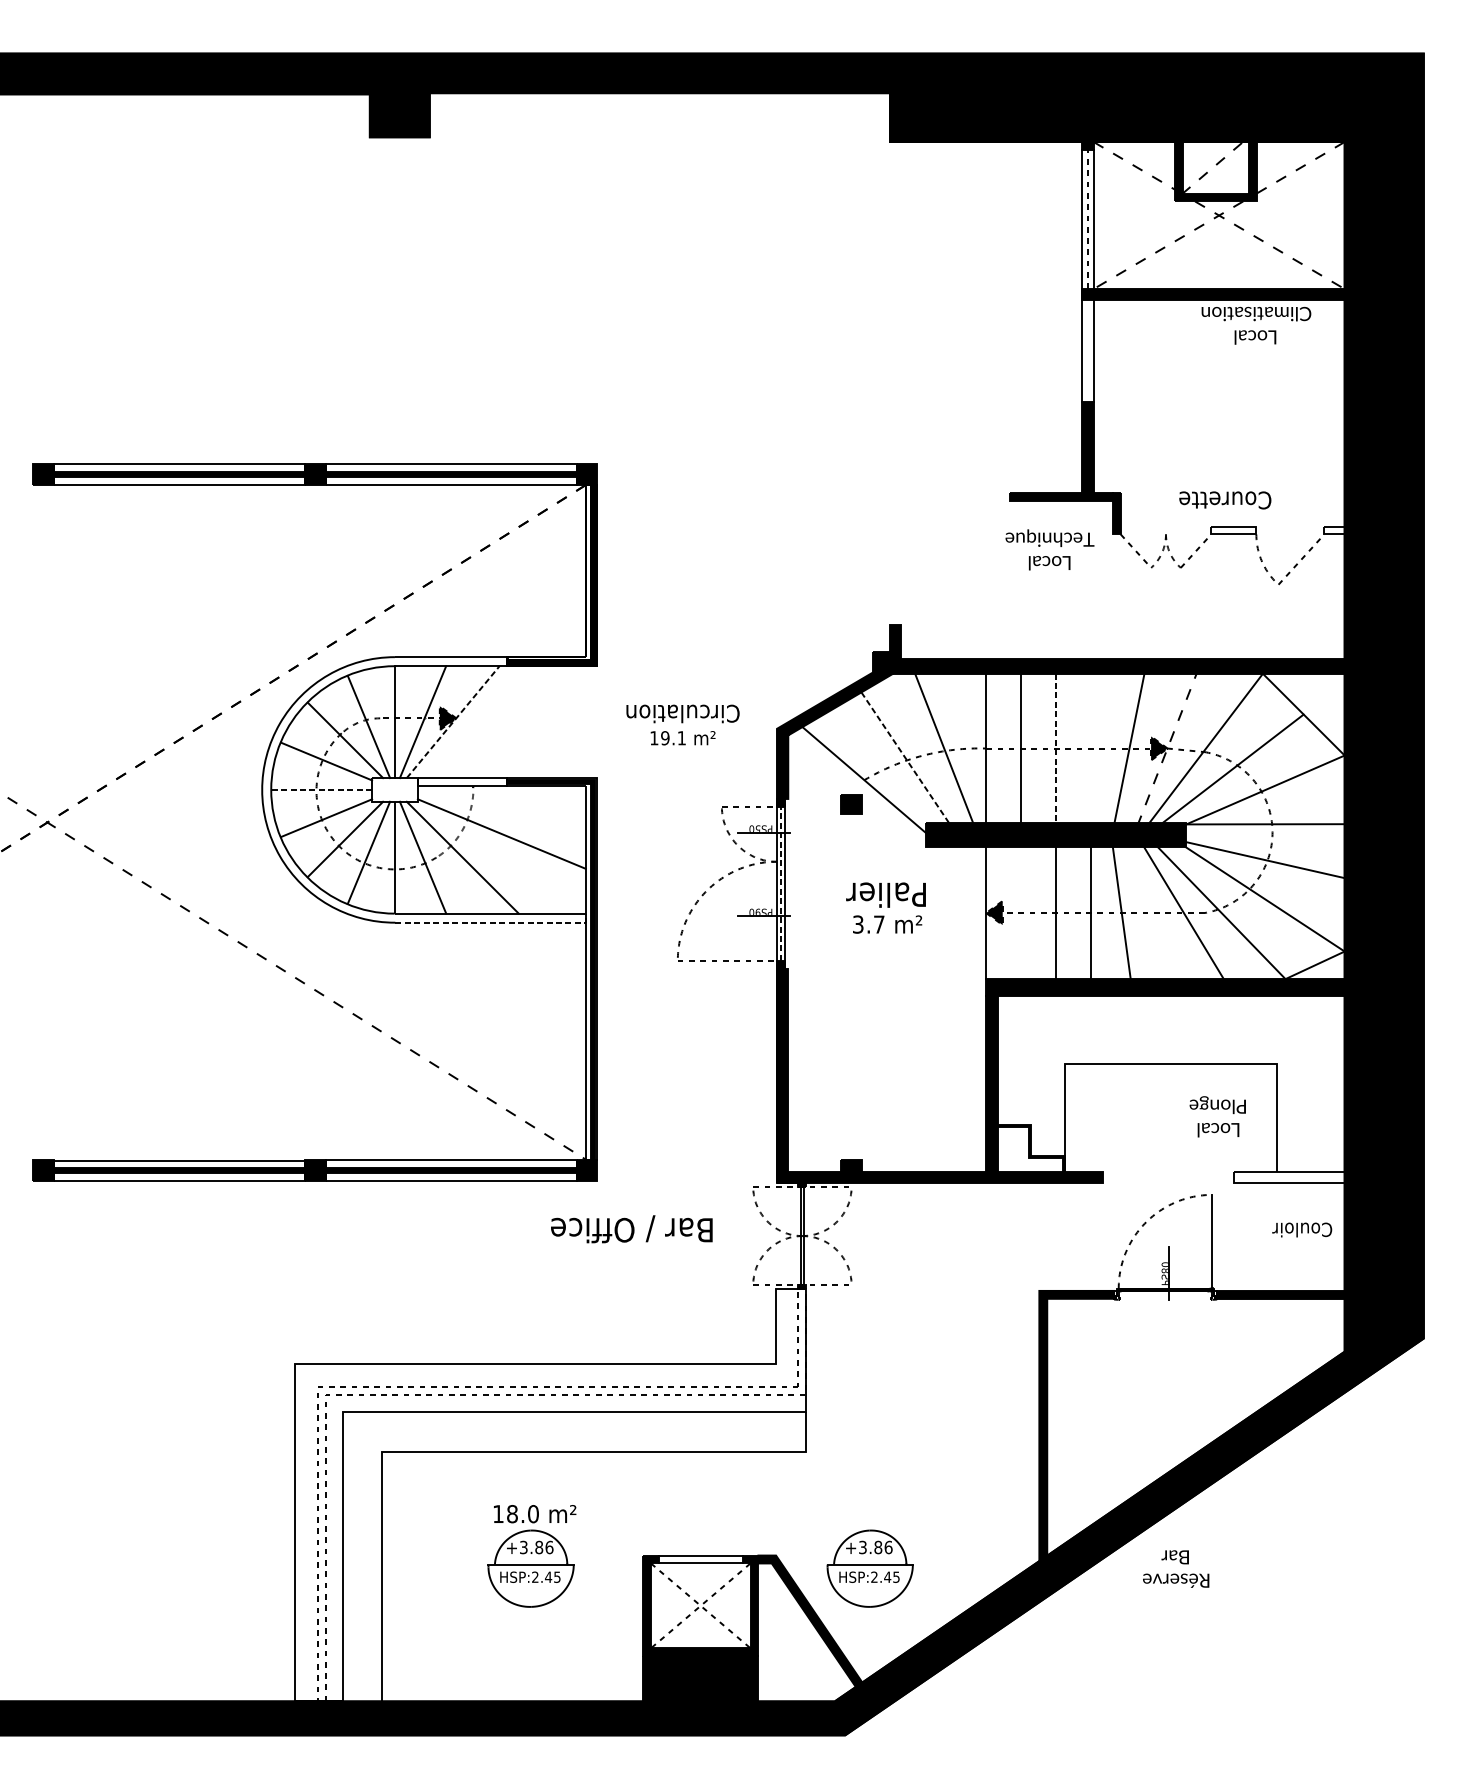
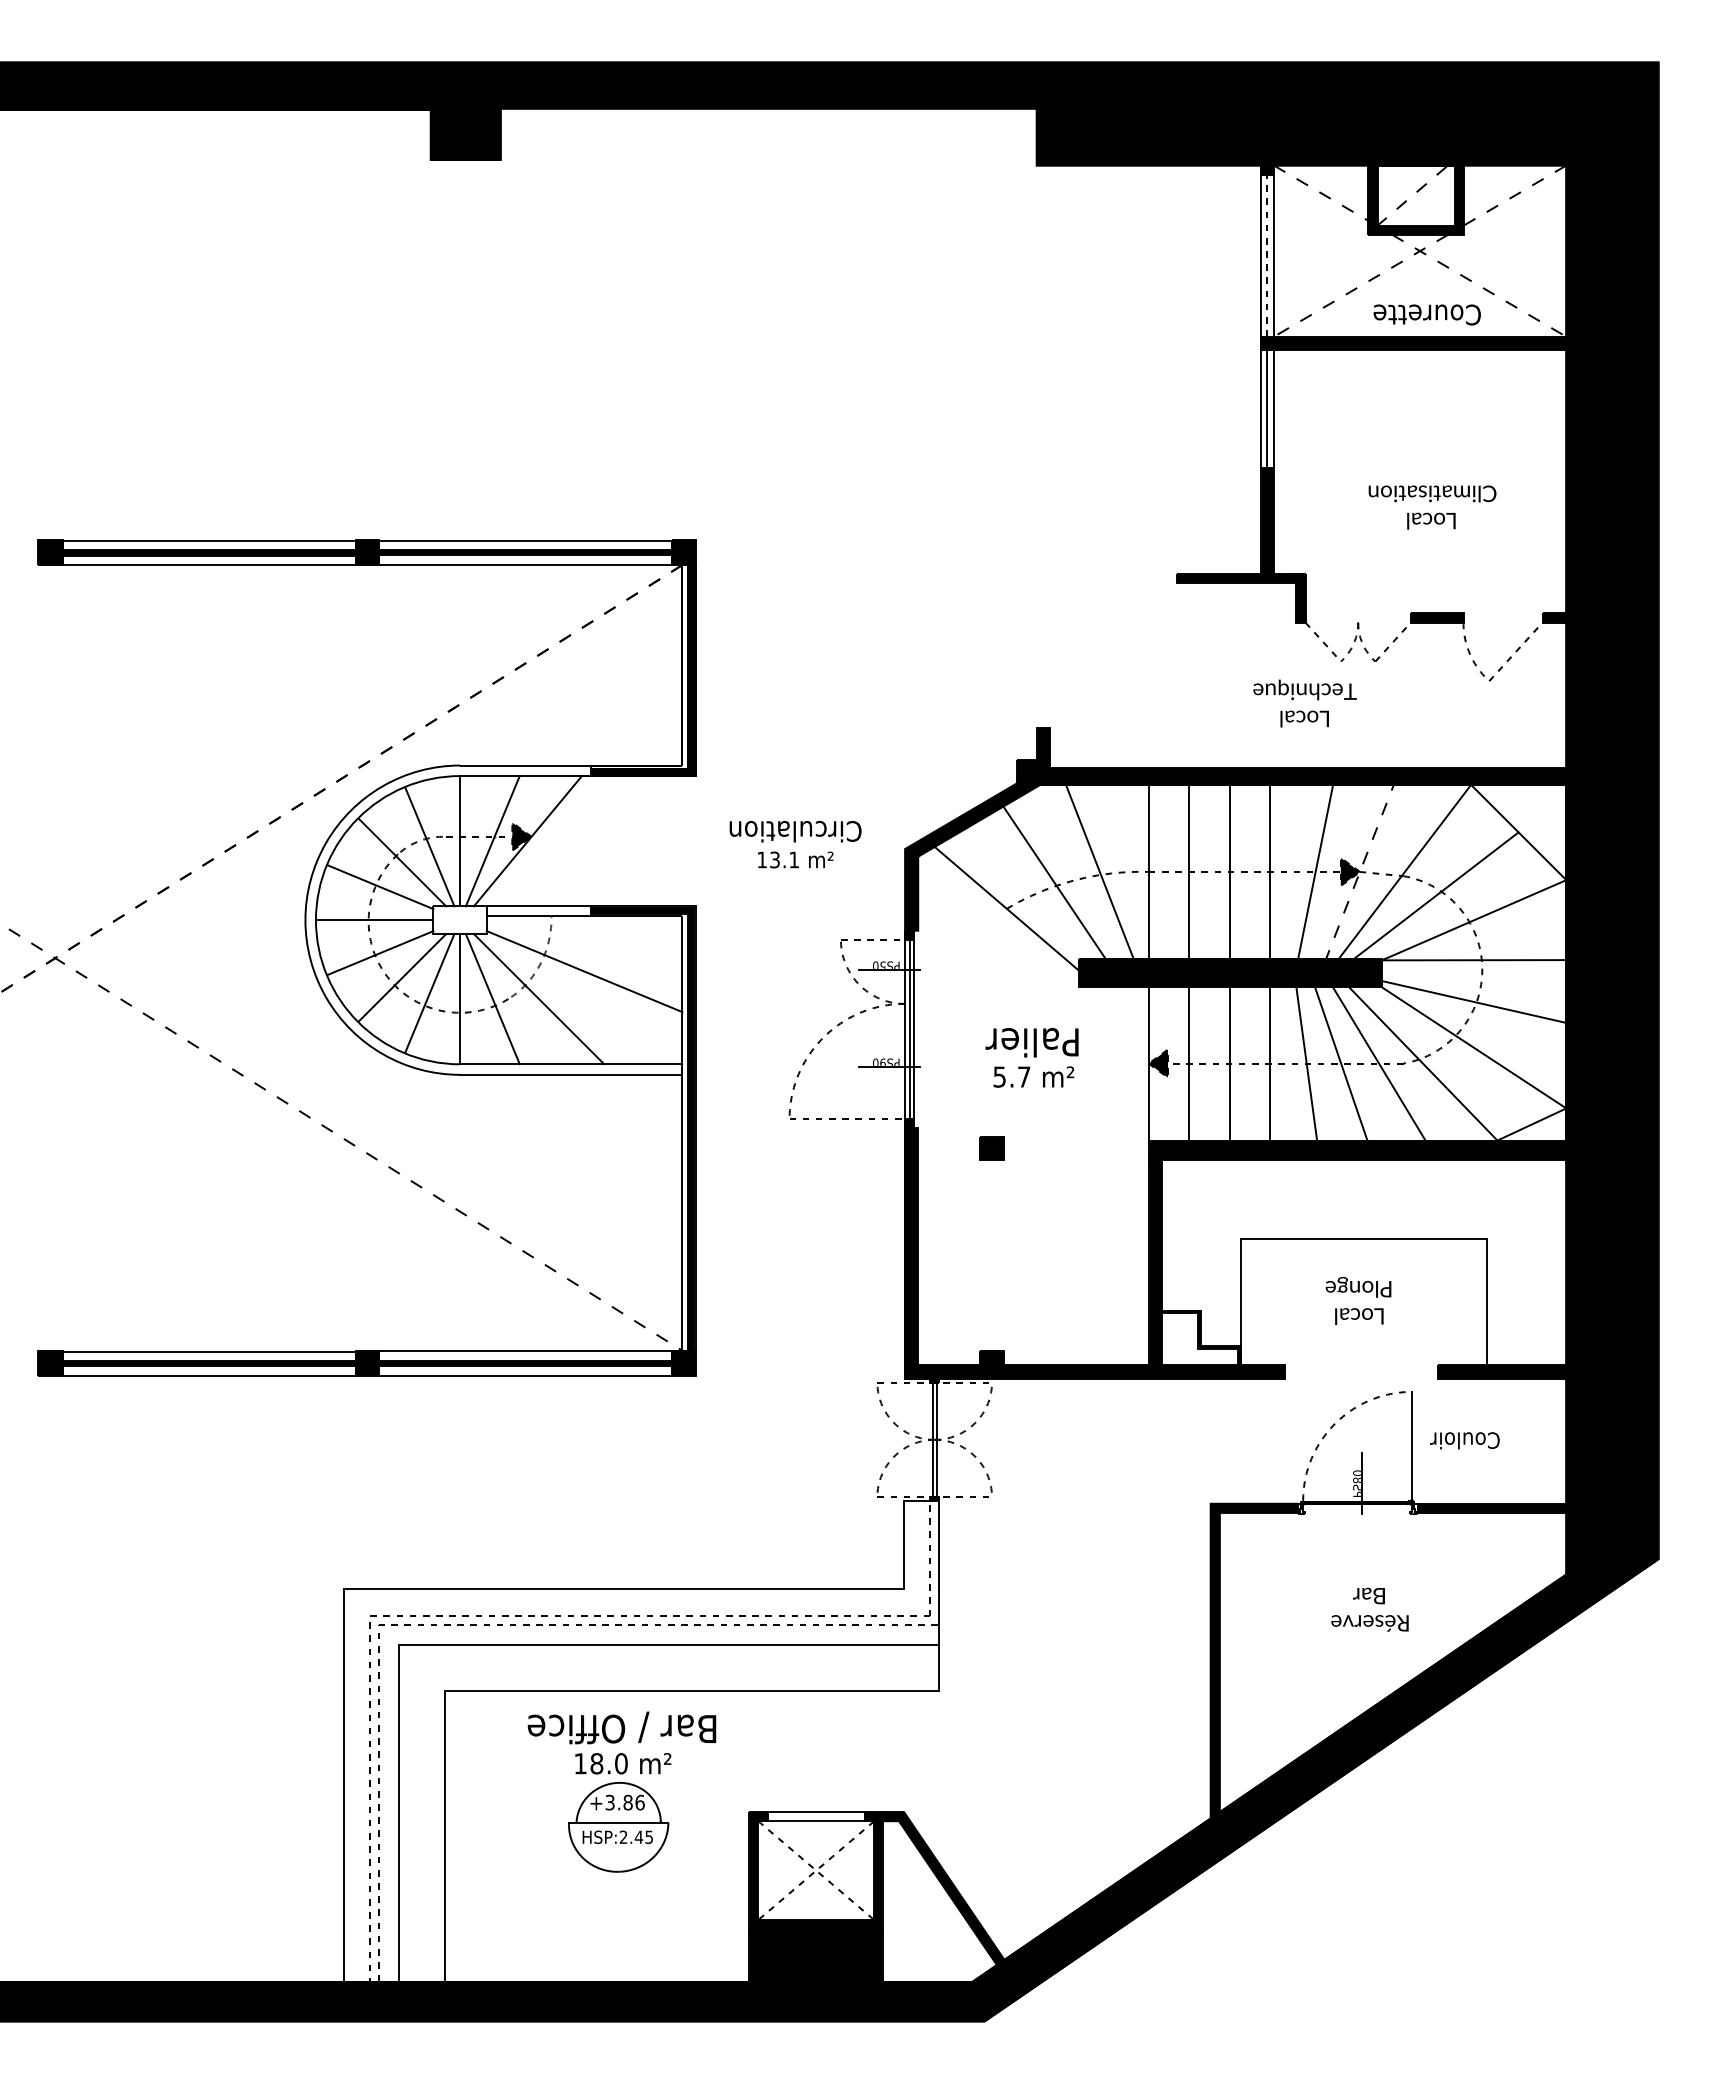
text: (1256, 325) -> (1432, 507), moved
line: (1088, 350) -> (1267, 408), added
text: (1224, 500) -> (1426, 314), moved
fill: (1233, 530) -> (1436, 617), added
fill: (1334, 530) -> (1554, 617), added
text: (1049, 549) -> (1304, 703), moved
line: (452, 722) -> (527, 841), dashed -> solid
text: (664, 737) -> (774, 859), 19.1 -> 13.1
line: (1055, 748) -> (1229, 872), dashed -> solid
line: (1090, 748) -> (1270, 871), added
line: (905, 757) -> (1054, 882), dashed -> solid
line: (321, 790) -> (374, 920), dashed -> solid
part: (851, 804) -> (991, 1148), moved
line: (780, 883) -> (909, 1029), dashed -> solid
line: (1021, 912) -> (1189, 1063), added
line: (1150, 912) -> (1340, 1063), added
line: (495, 922) -> (577, 1074), dashed -> solid
text: (858, 924) -> (999, 1076), 3.7 -> 5.7
text: (1217, 1116) -> (1358, 1300), moved
fill: (1289, 1177) -> (1501, 1371), added
text: (631, 1228) -> (621, 1727), moved
text: (1301, 1229) -> (1464, 1440), moved
part: (870, 1568) -> (1013, 1827), removed
text: (1175, 1568) -> (1369, 1609), moved

